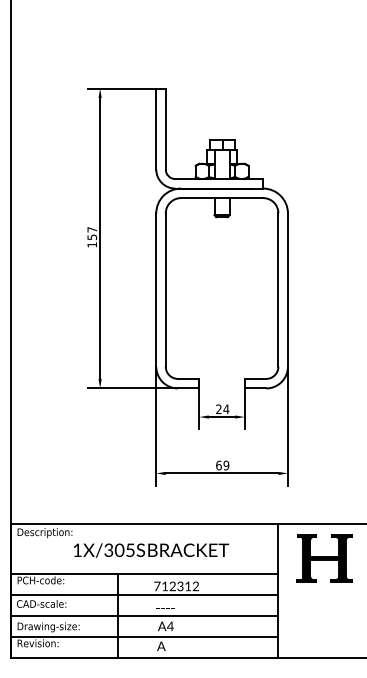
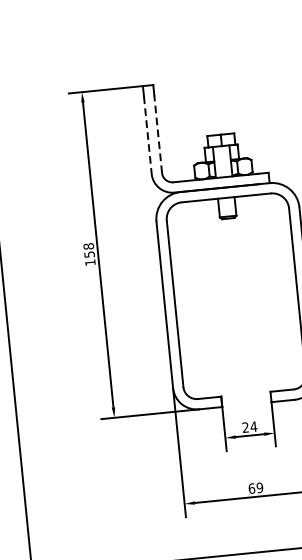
line: (156, 133) -> (148, 134), solid -> dashed
line: (165, 133) -> (157, 133), solid -> dashed
text: (92, 229) -> (88, 246), 157 -> 158

